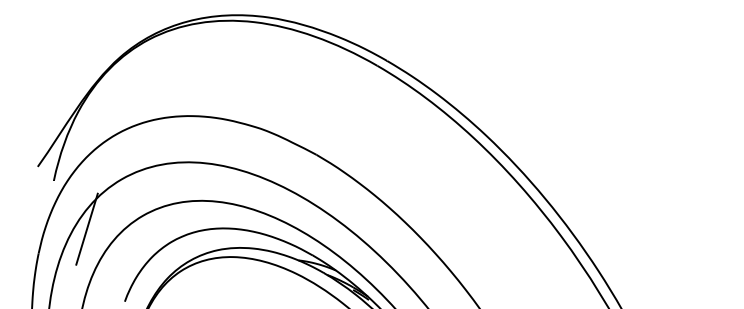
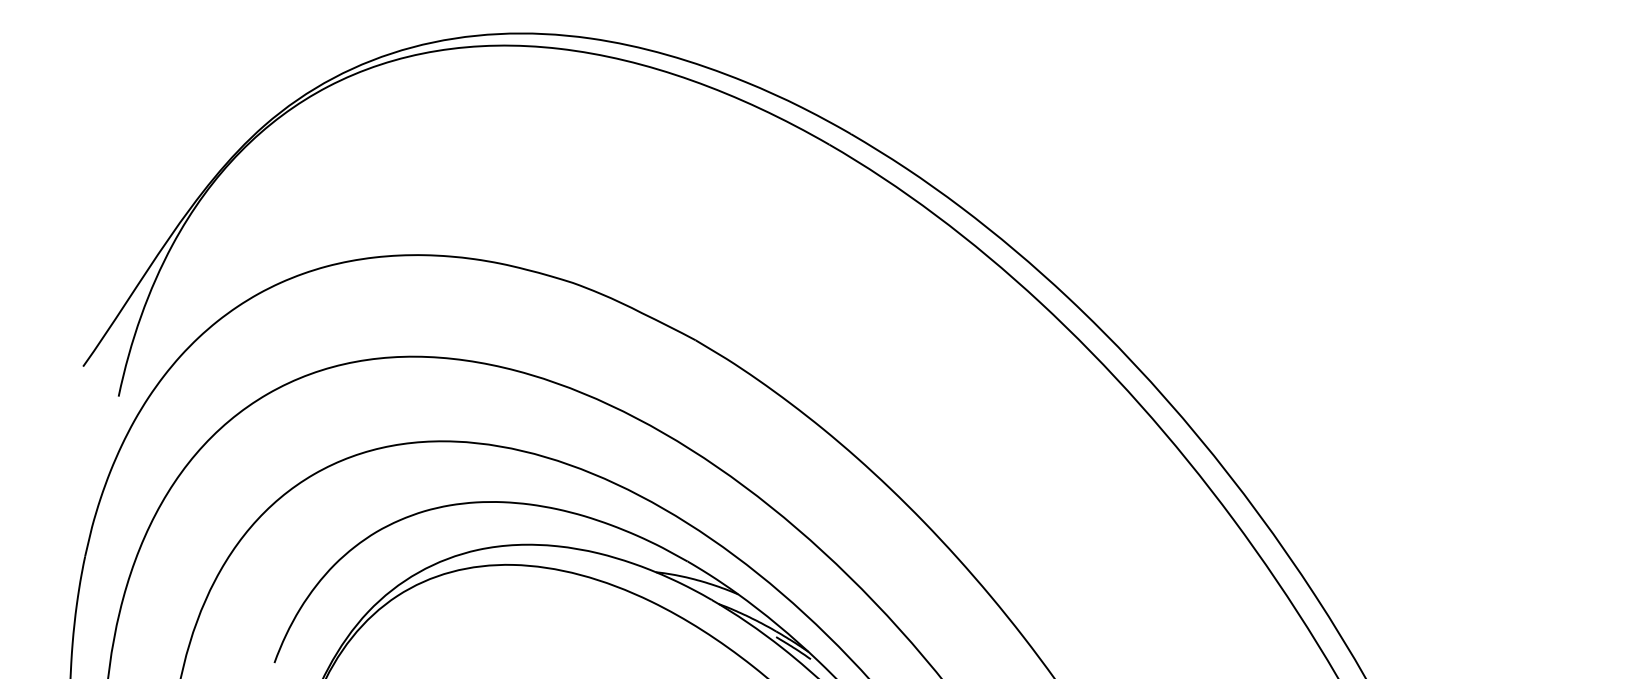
line: (86, 228) -> (190, 502), removed

